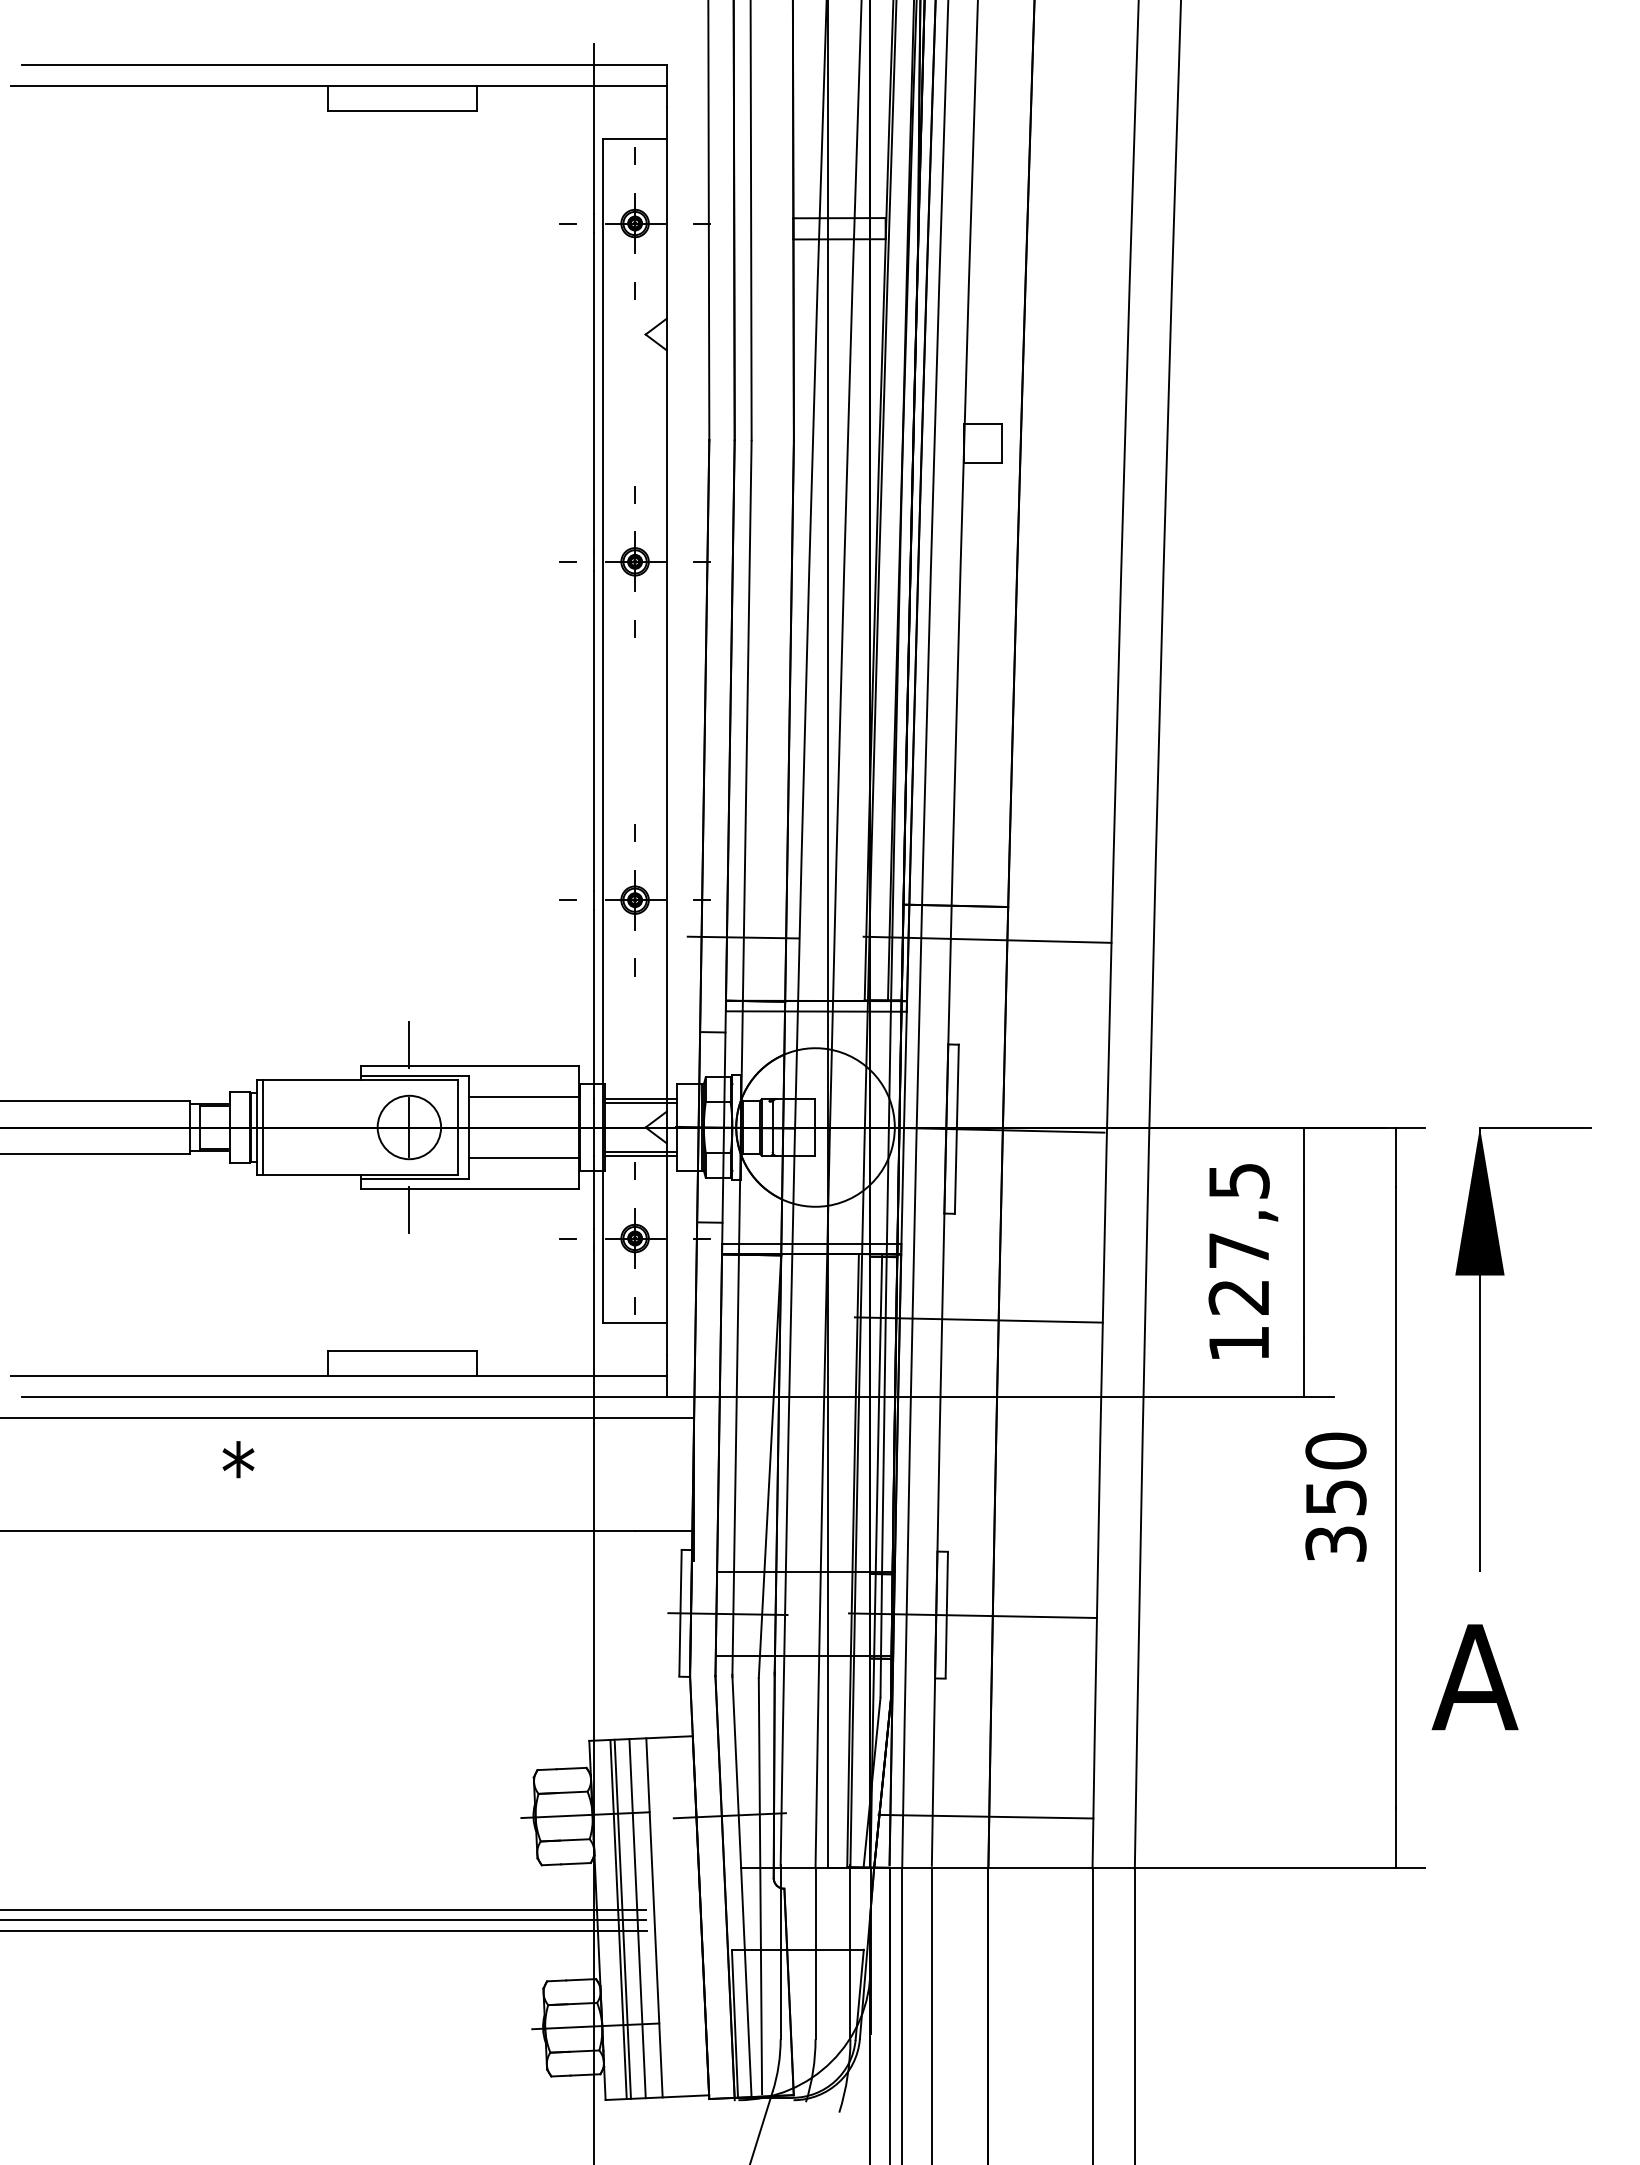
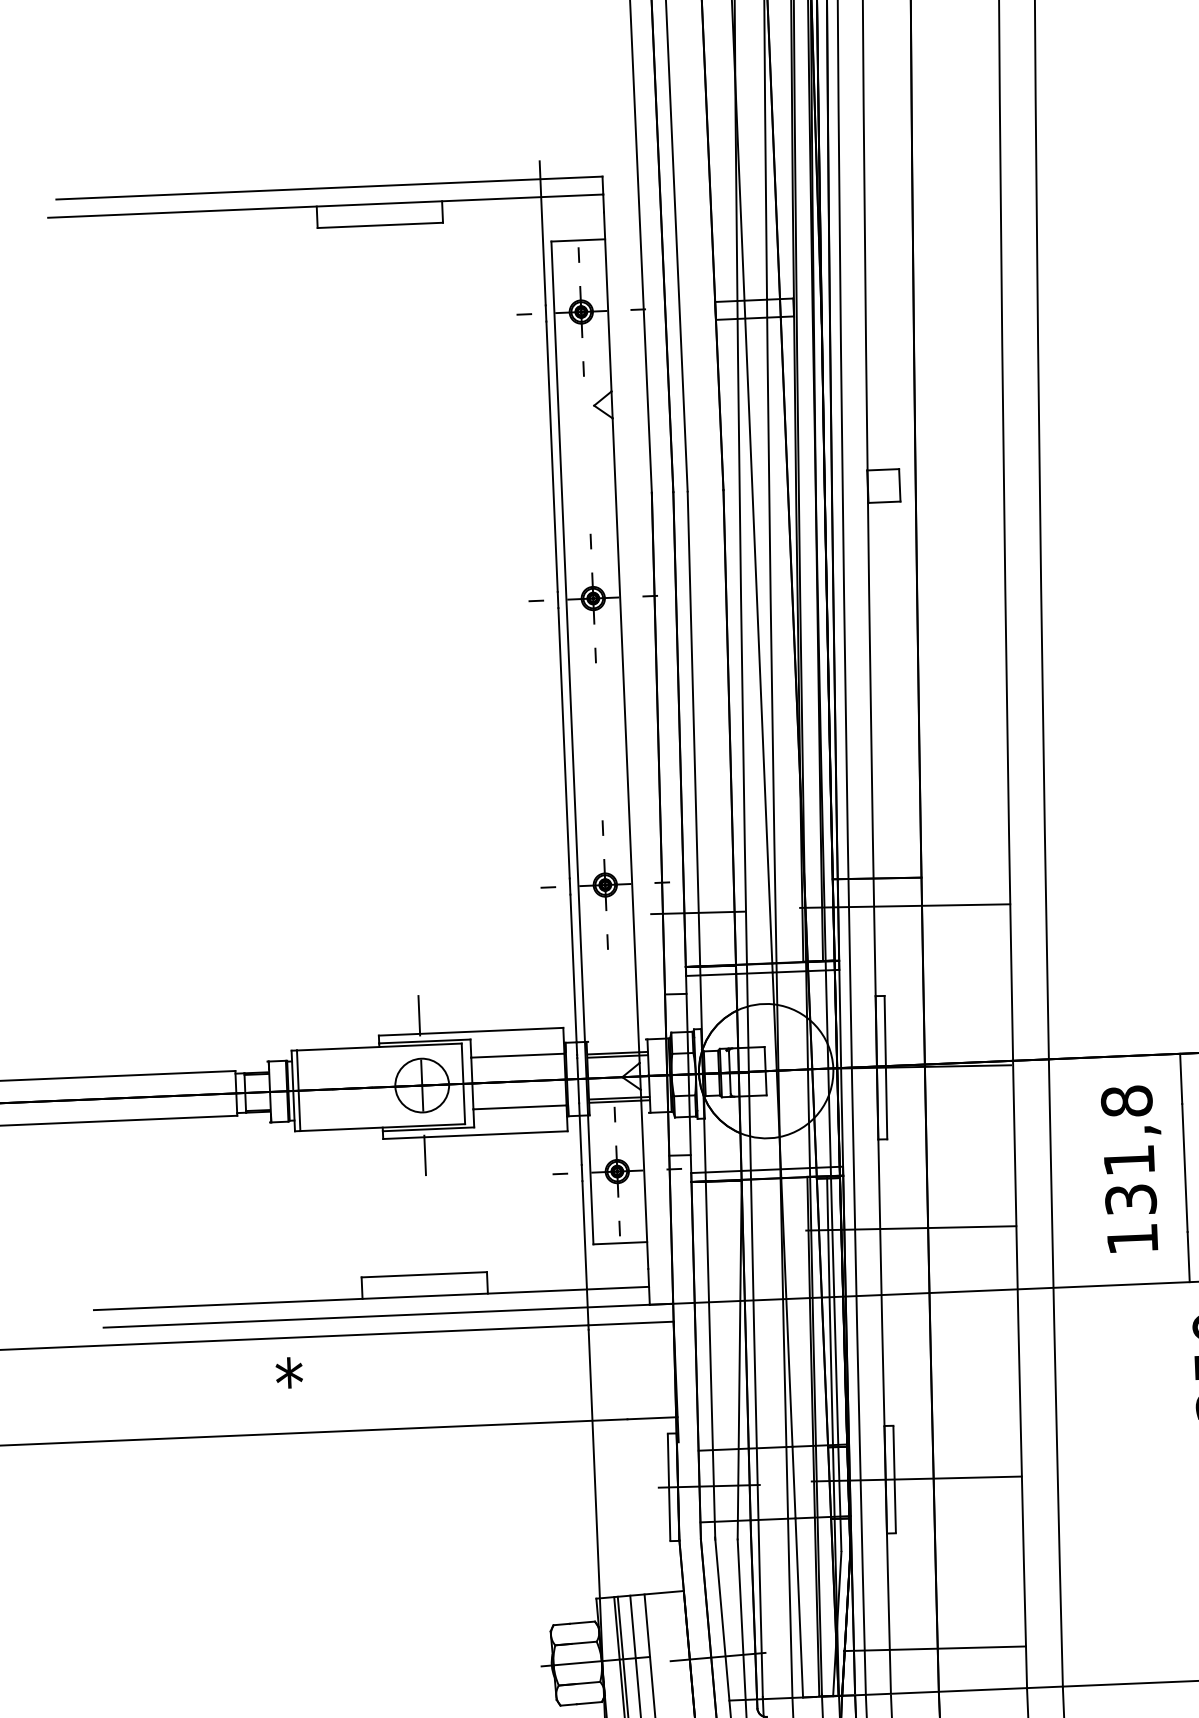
text: (1238, 1238) -> (1128, 1150), 127,5 -> 131,8

